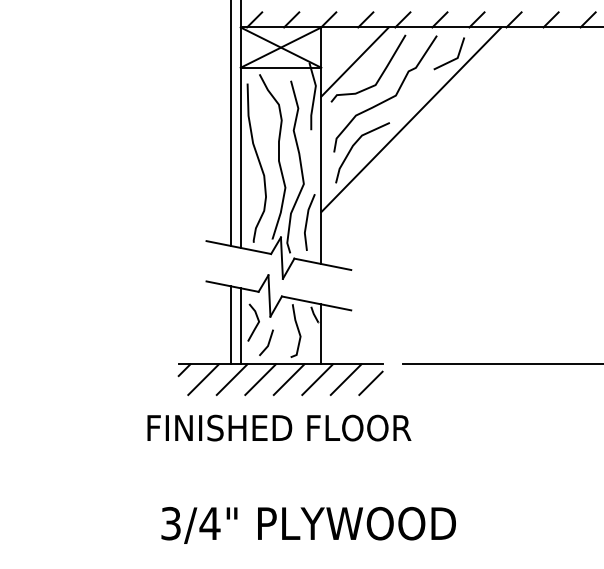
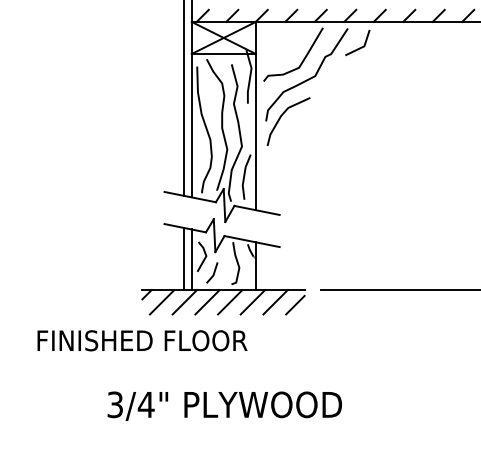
line: (354, 62) -> (282, 49), removed
line: (411, 118) -> (327, 94), removed
text: (279, 427) -> (142, 340), moved
text: (308, 524) -> (224, 405), moved

